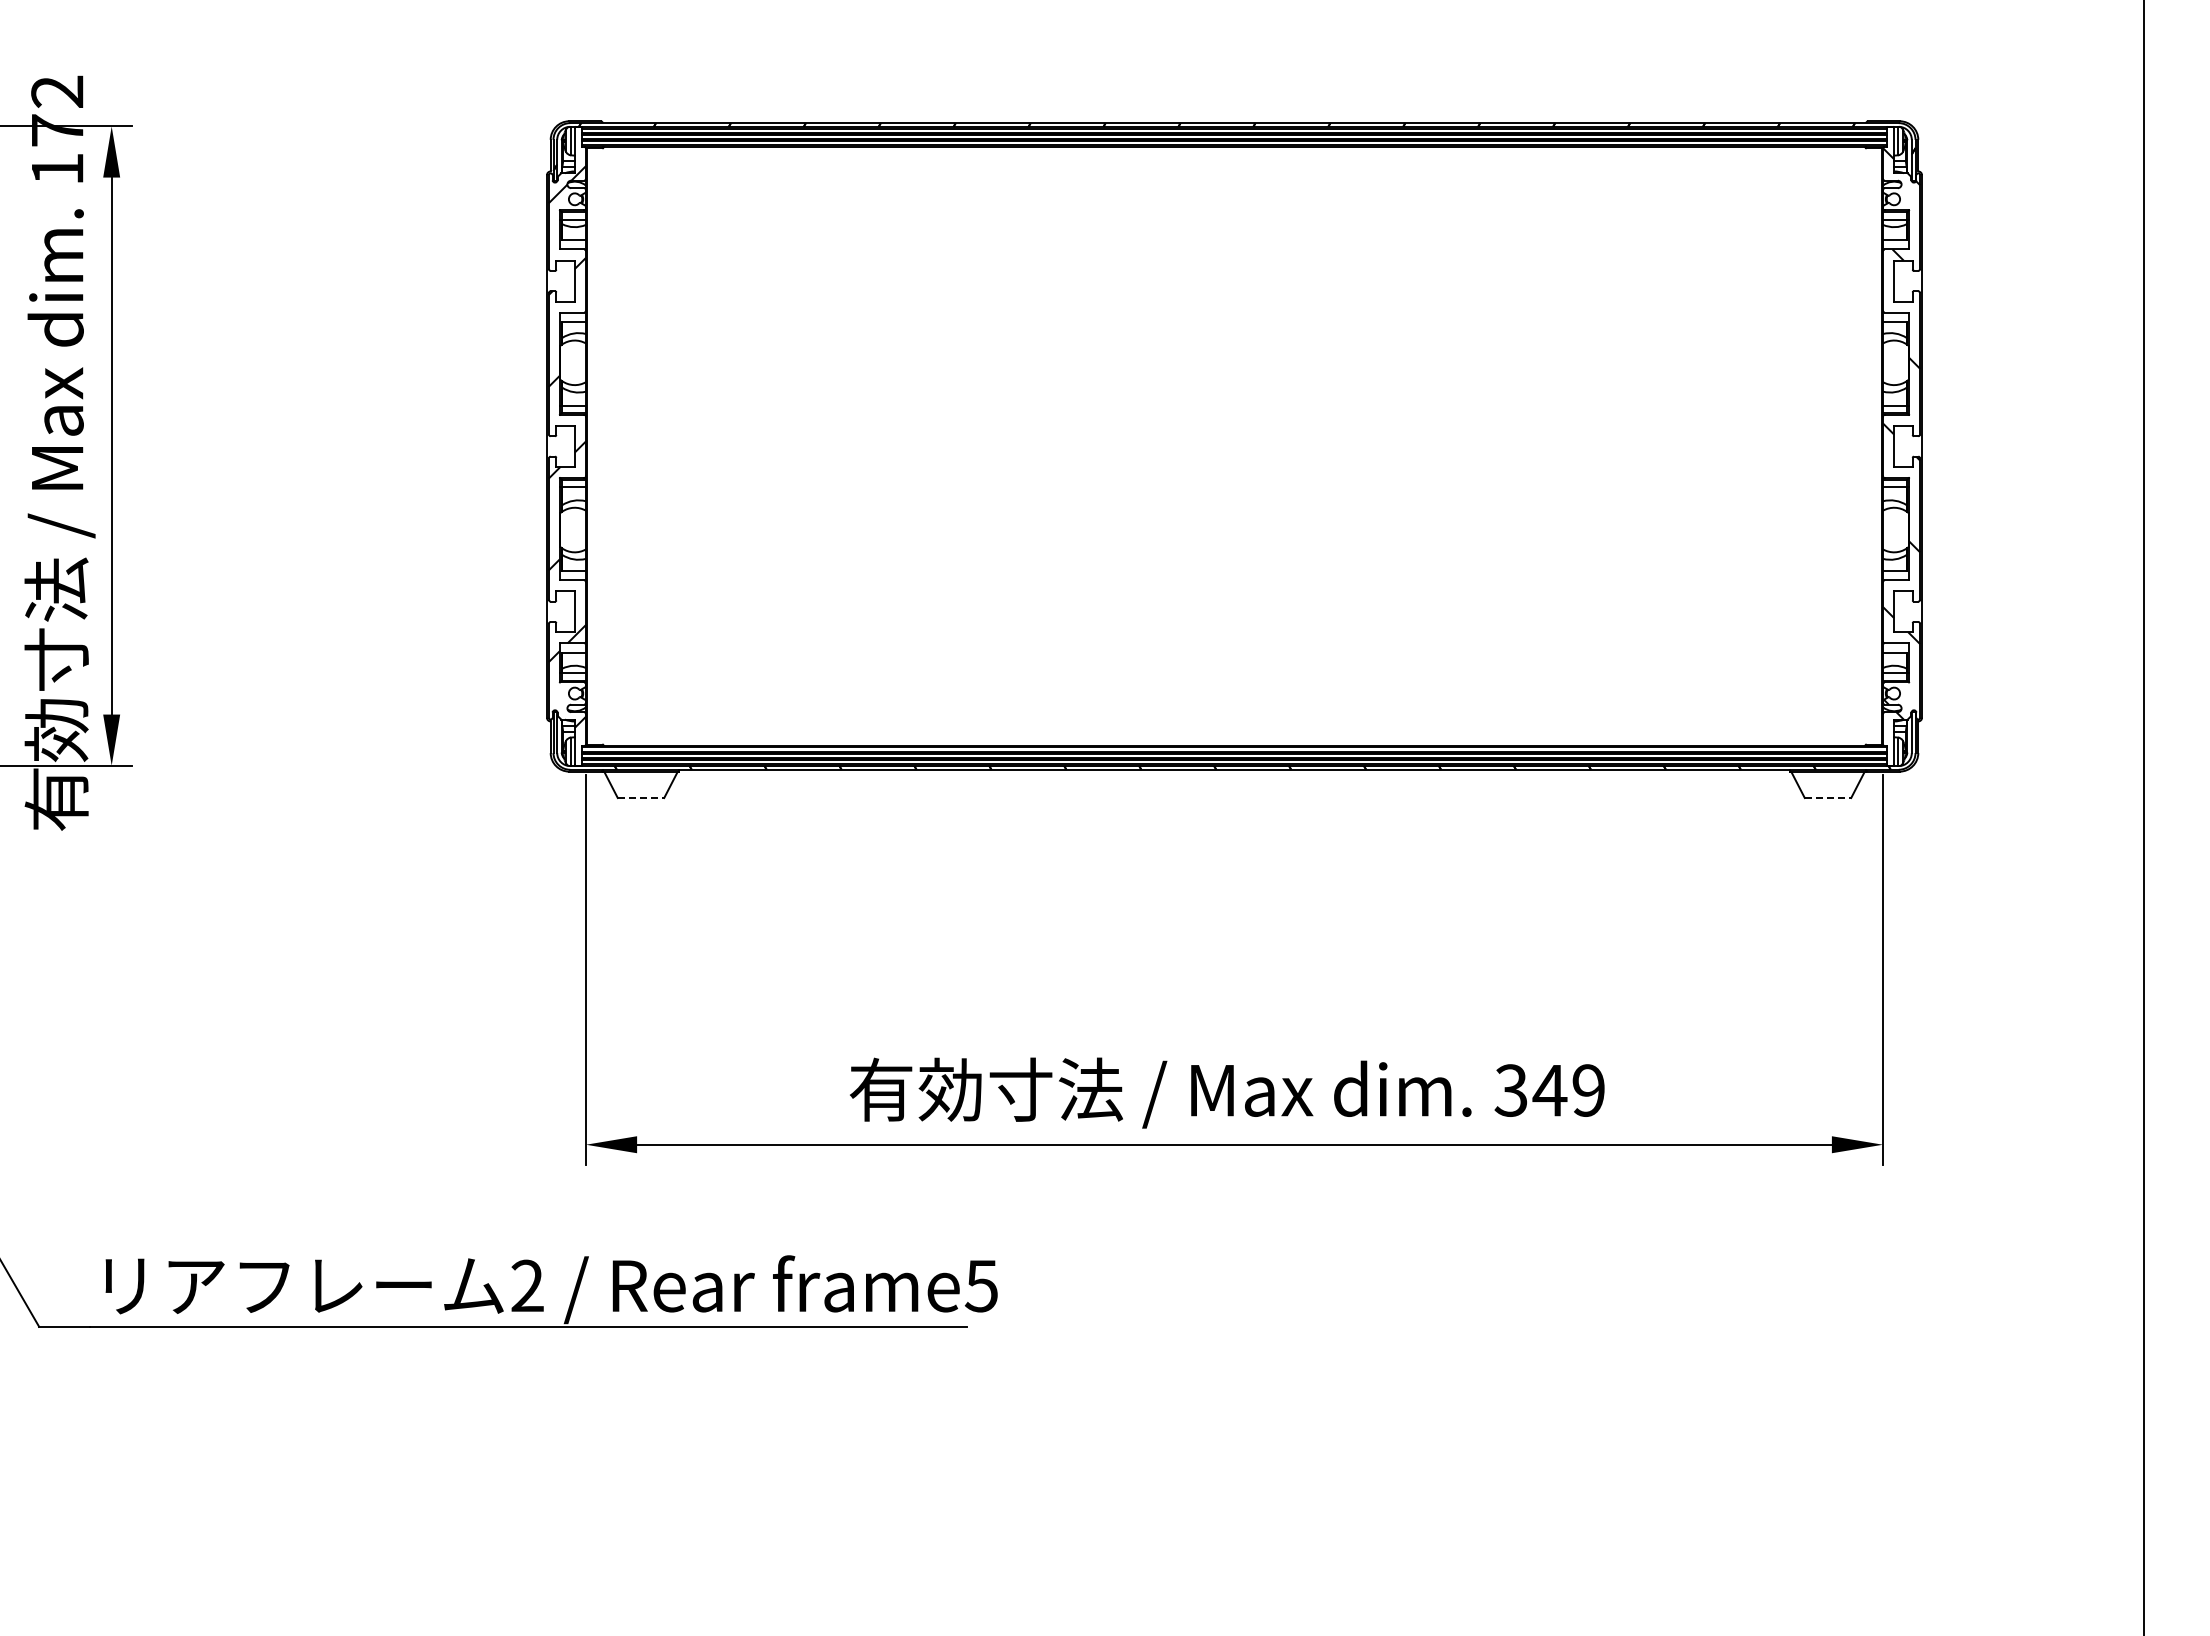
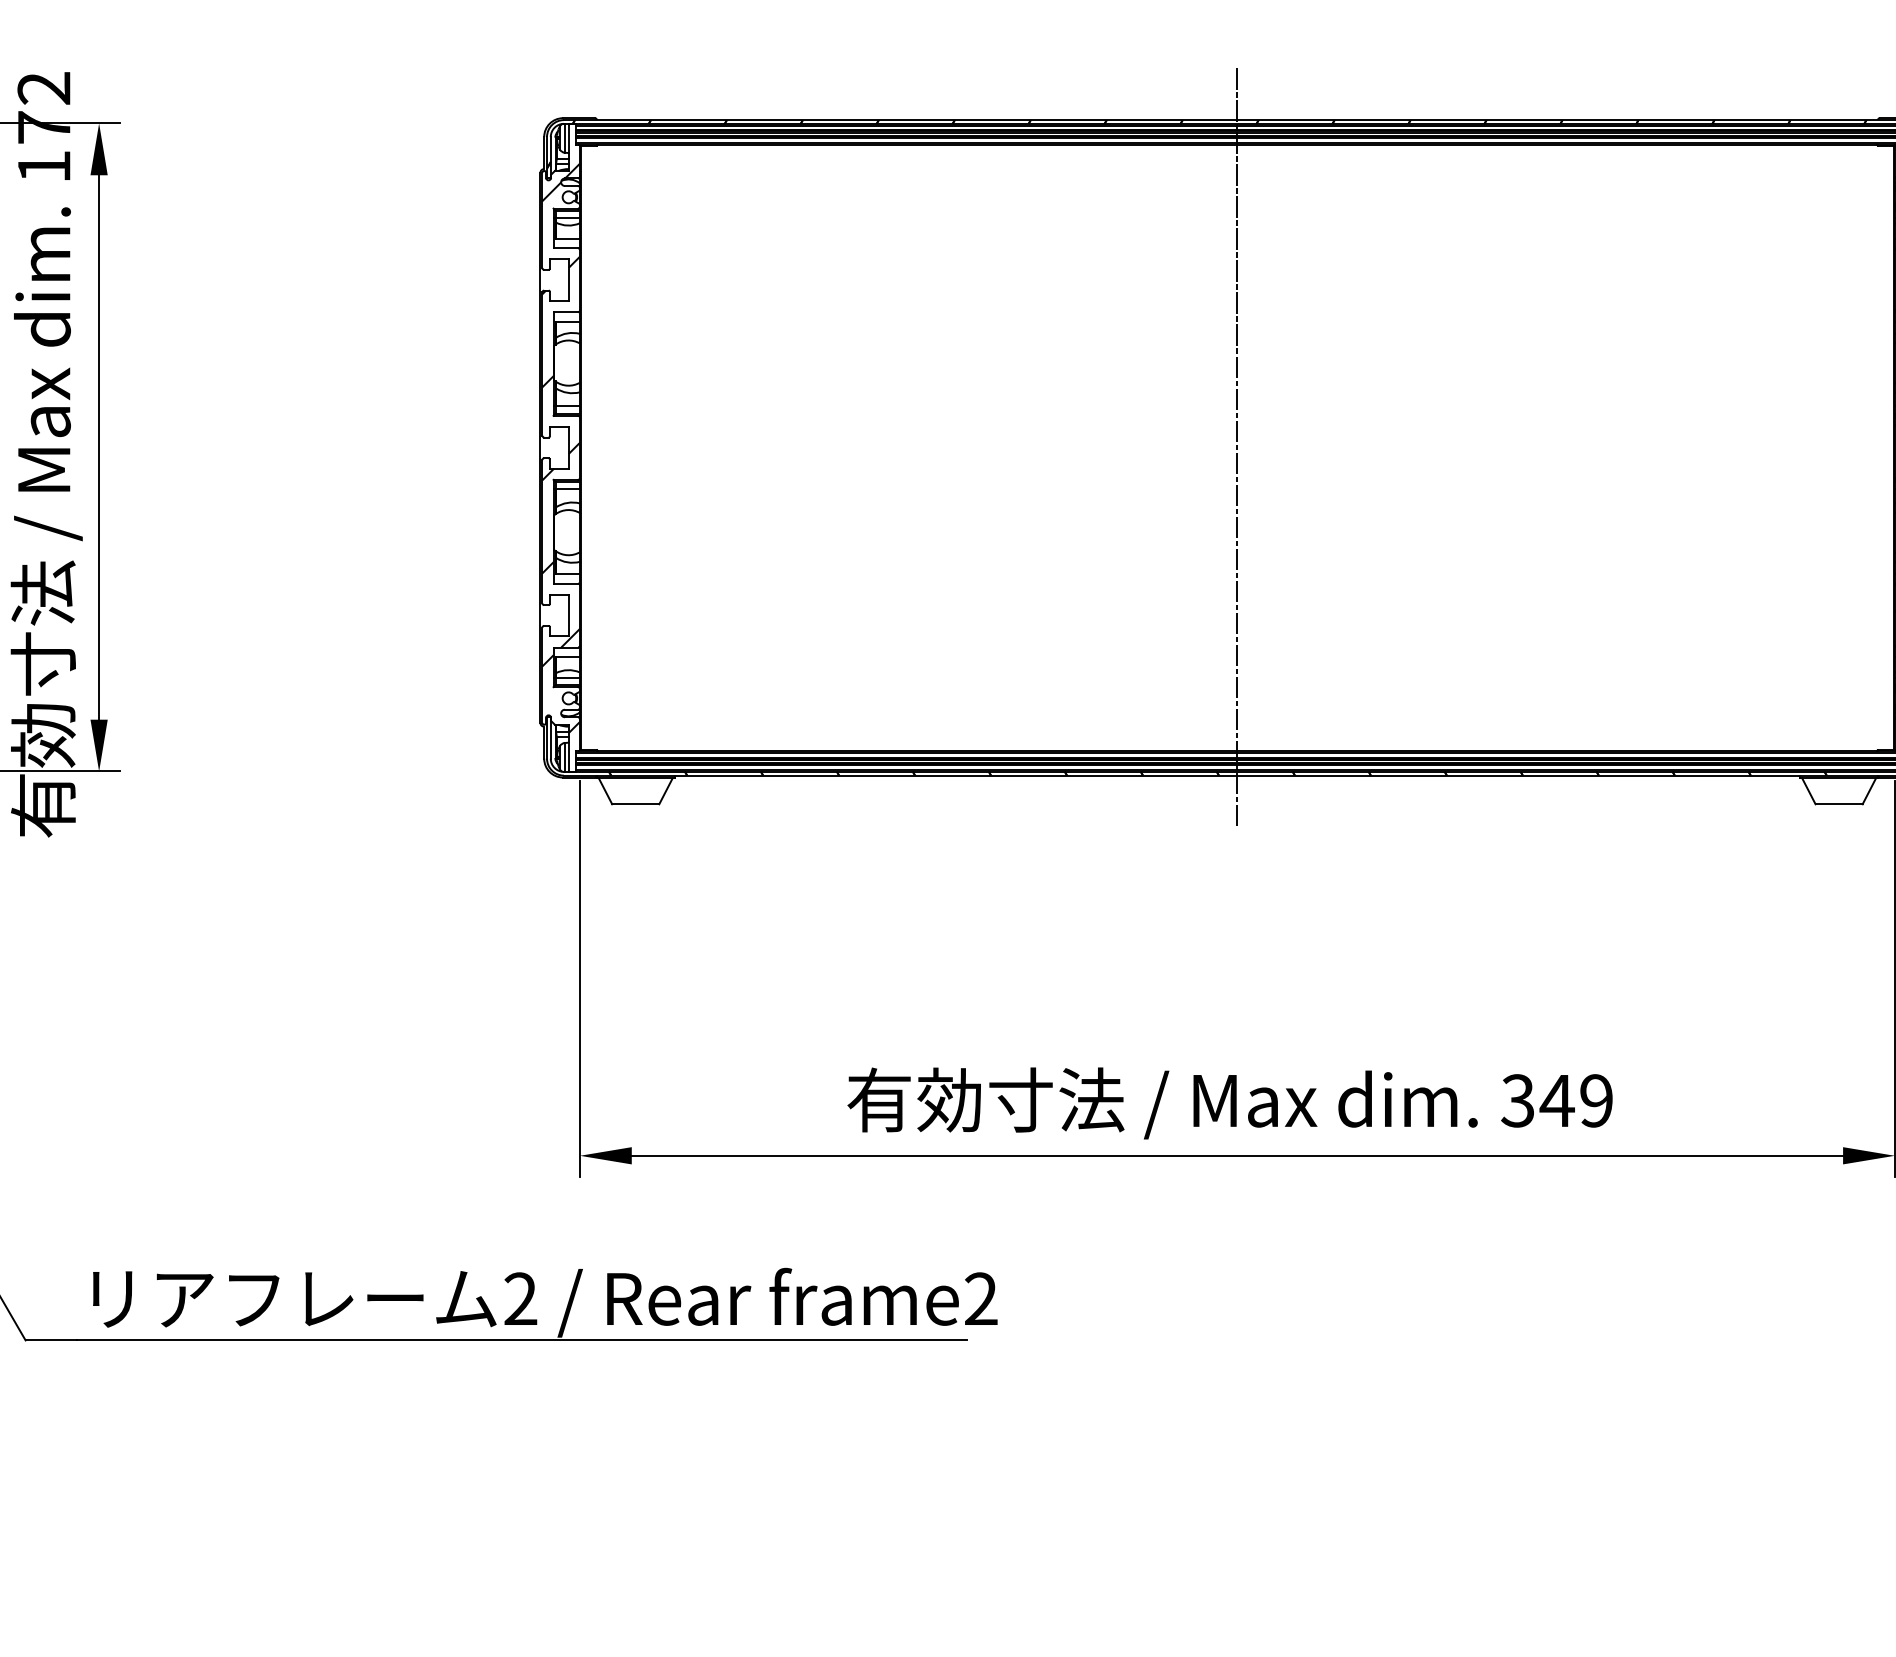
line: (1234, 446) -> (1237, 447), added
line: (641, 798) -> (636, 804), dashed -> solid
line: (1828, 798) -> (1839, 804), dashed -> solid
text: (980, 1285) -> (979, 1298), frame5 -> frame2

